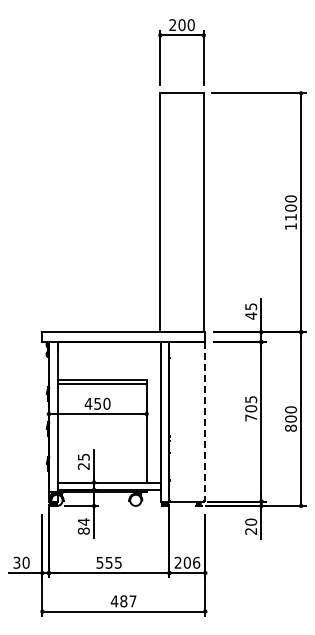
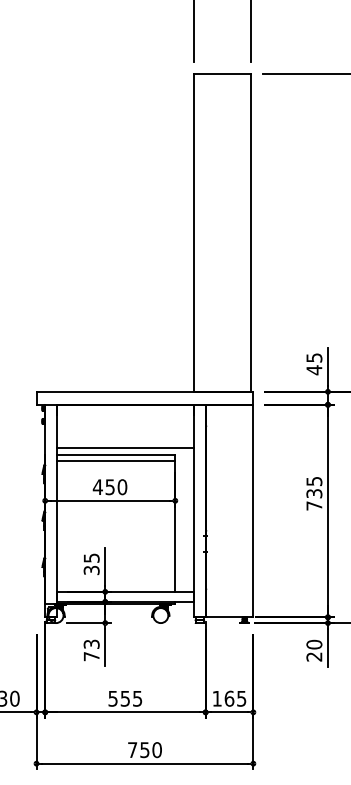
line: (108, 374) -> (124, 448), added
text: (251, 408) -> (314, 493), 705 -> 735
line: (205, 421) -> (253, 510), dashed -> solid
text: (83, 466) -> (91, 570), 25 -> 35
text: (83, 526) -> (91, 650), 84 -> 73
text: (187, 562) -> (229, 698), 206 -> 165
text: (123, 601) -> (144, 750), 487 -> 750

